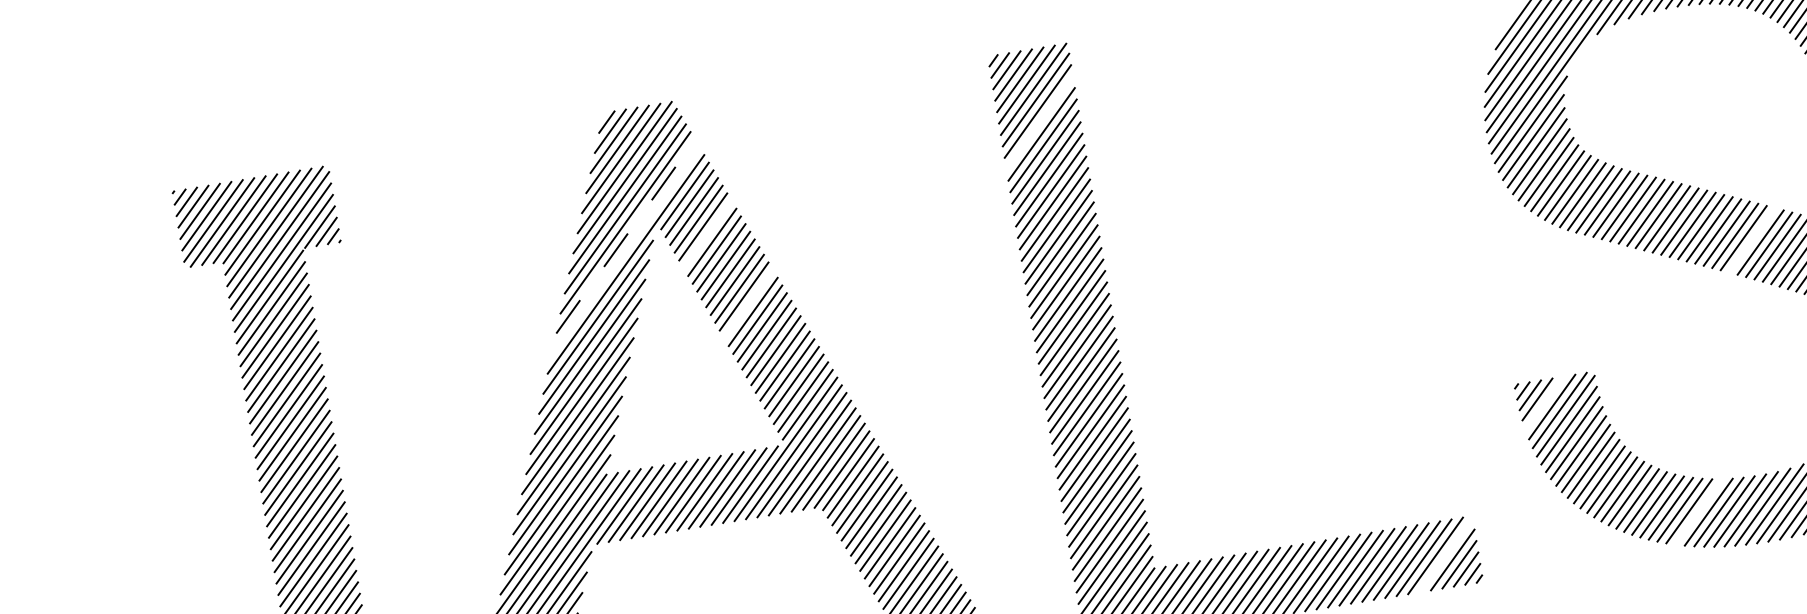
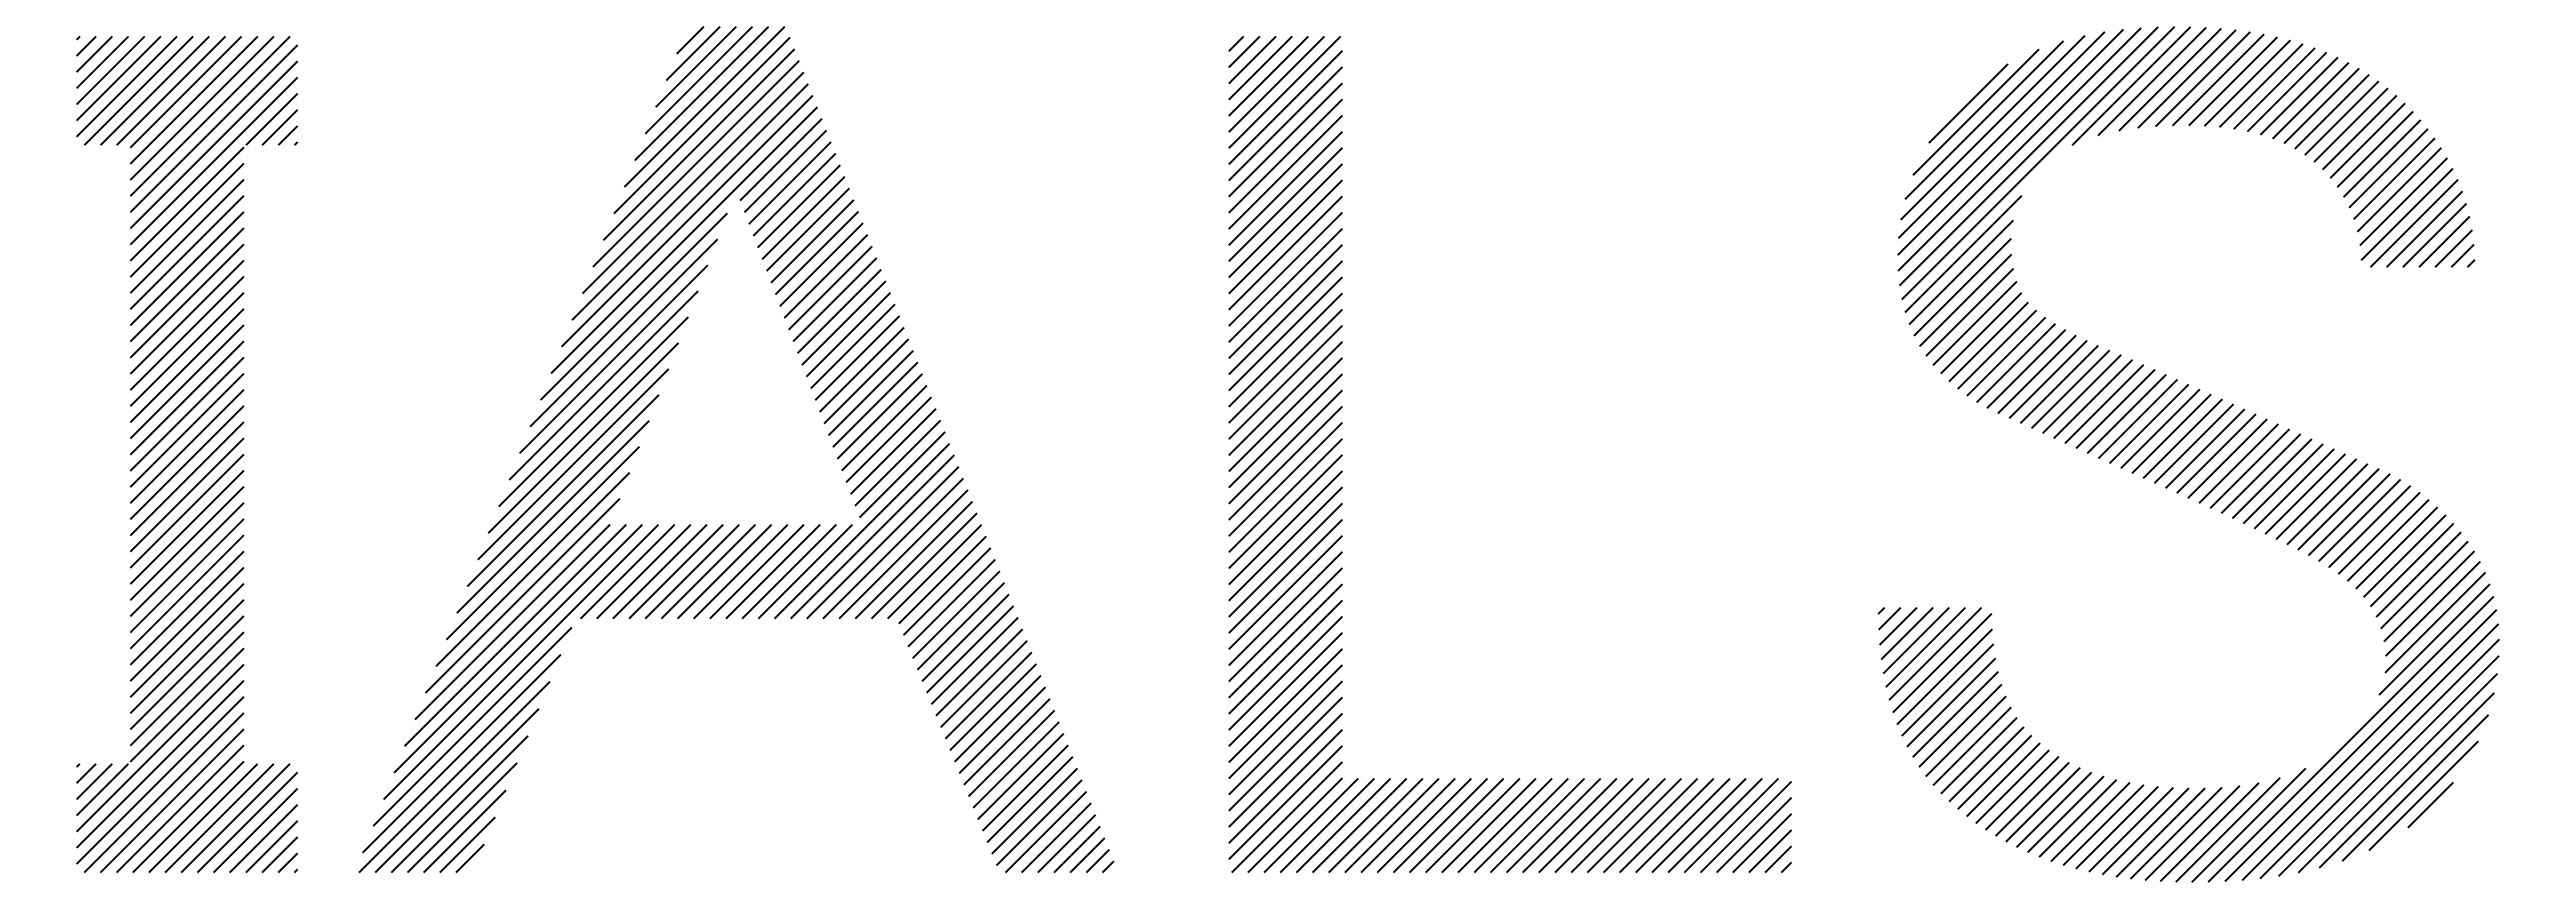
line: (1039, 122) -> (1285, 139), added
line: (707, 234) -> (803, 217), added
line: (625, 236) -> (690, 201), dashed -> solid
line: (1752, 240) -> (2238, 463), added
line: (626, 250) -> (687, 221), added
line: (748, 303) -> (843, 322), added
line: (1544, 403) -> (1915, 640), added
line: (1698, 511) -> (2103, 824), added
line: (1445, 554) -> (1745, 826), added

